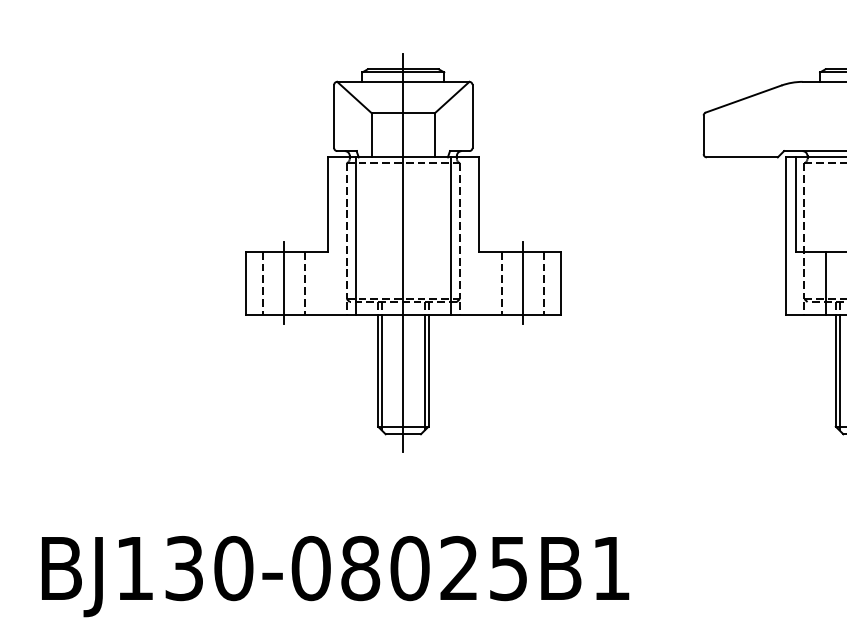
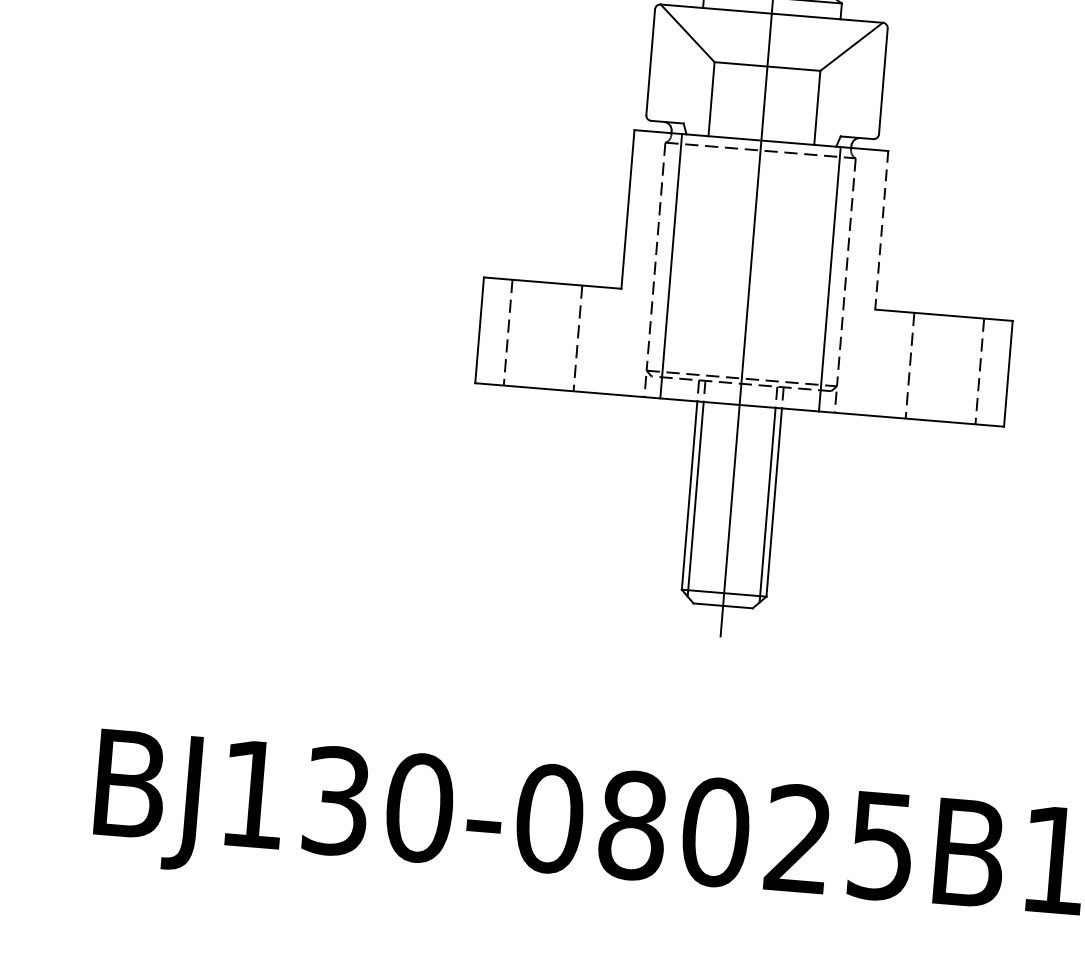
line: (478, 205) -> (881, 231), solid -> dashed
line: (283, 283) -> (542, 335), removed
line: (522, 283) -> (944, 368), removed

